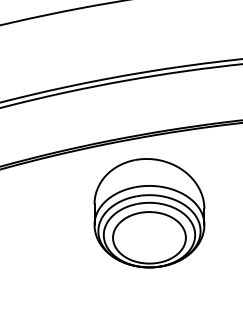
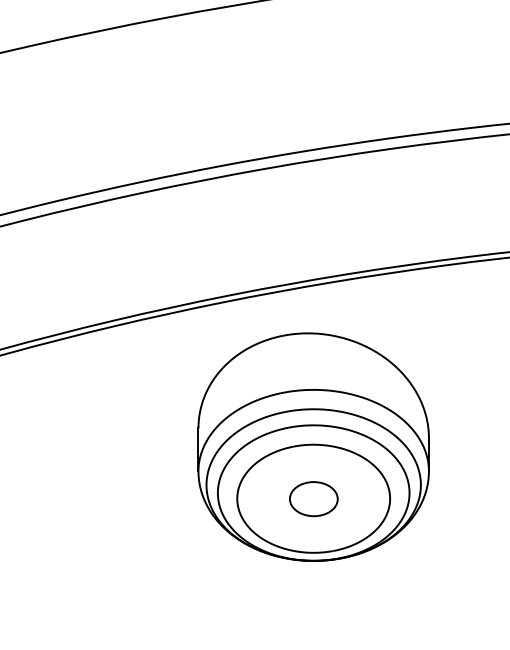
part: (149, 237) -> (313, 498), added

